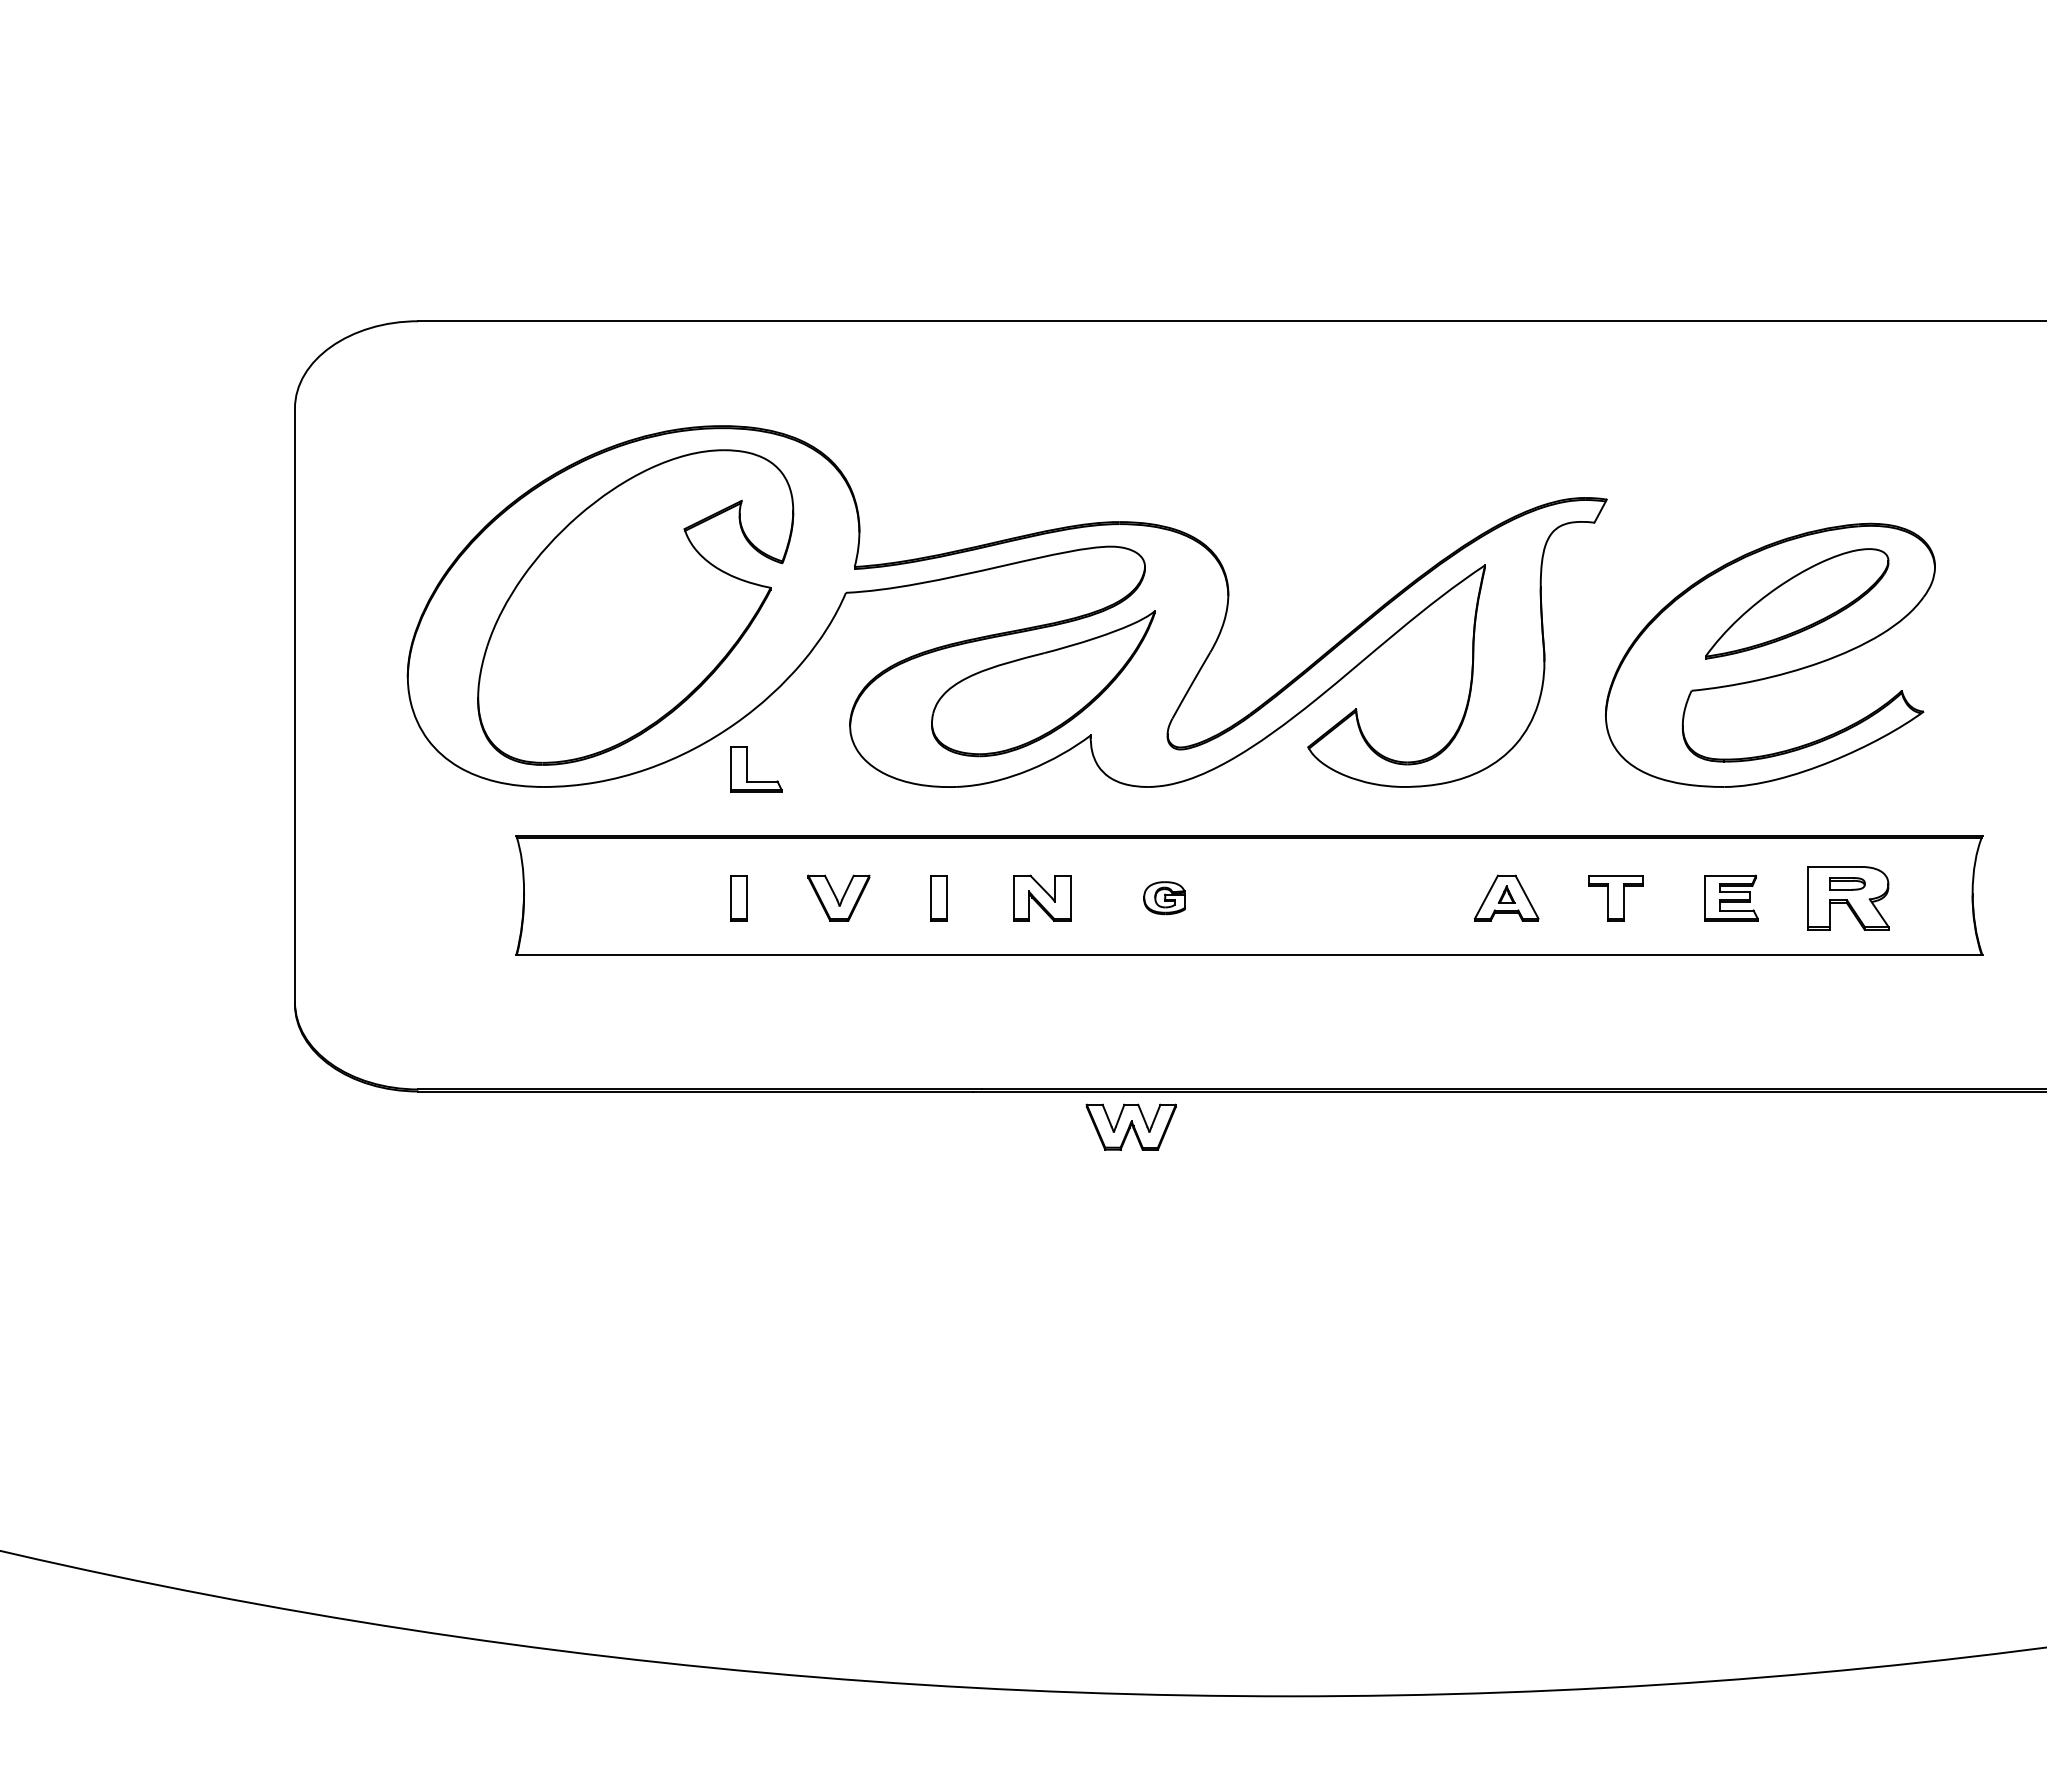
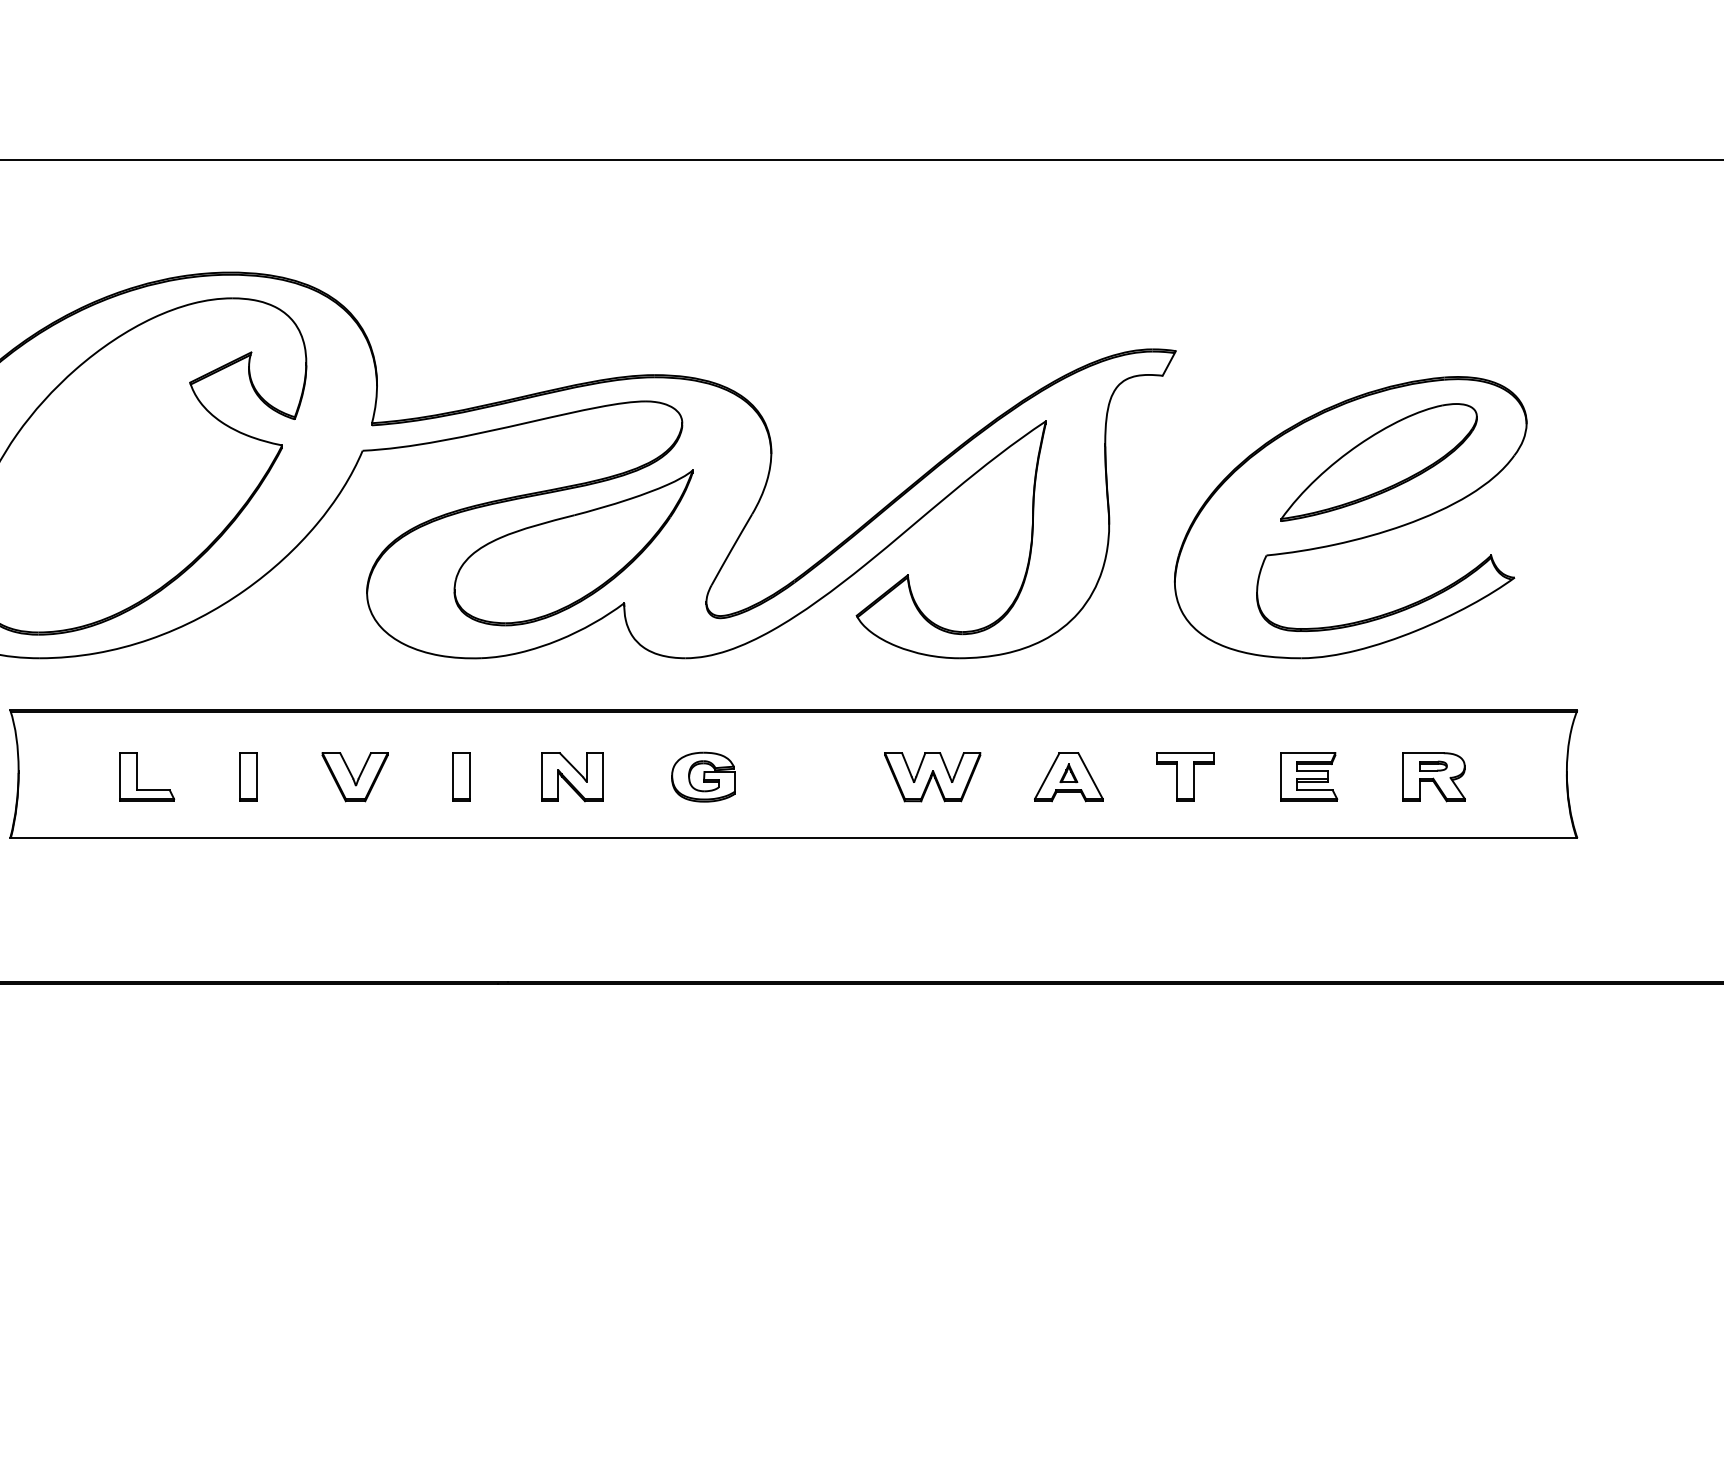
part: (747, 769) -> (137, 777), moved
part: (1164, 897) -> (703, 776), size x1.43
part: (1848, 897) -> (1434, 776), size x0.71
part: (1130, 1126) -> (931, 776), moved

